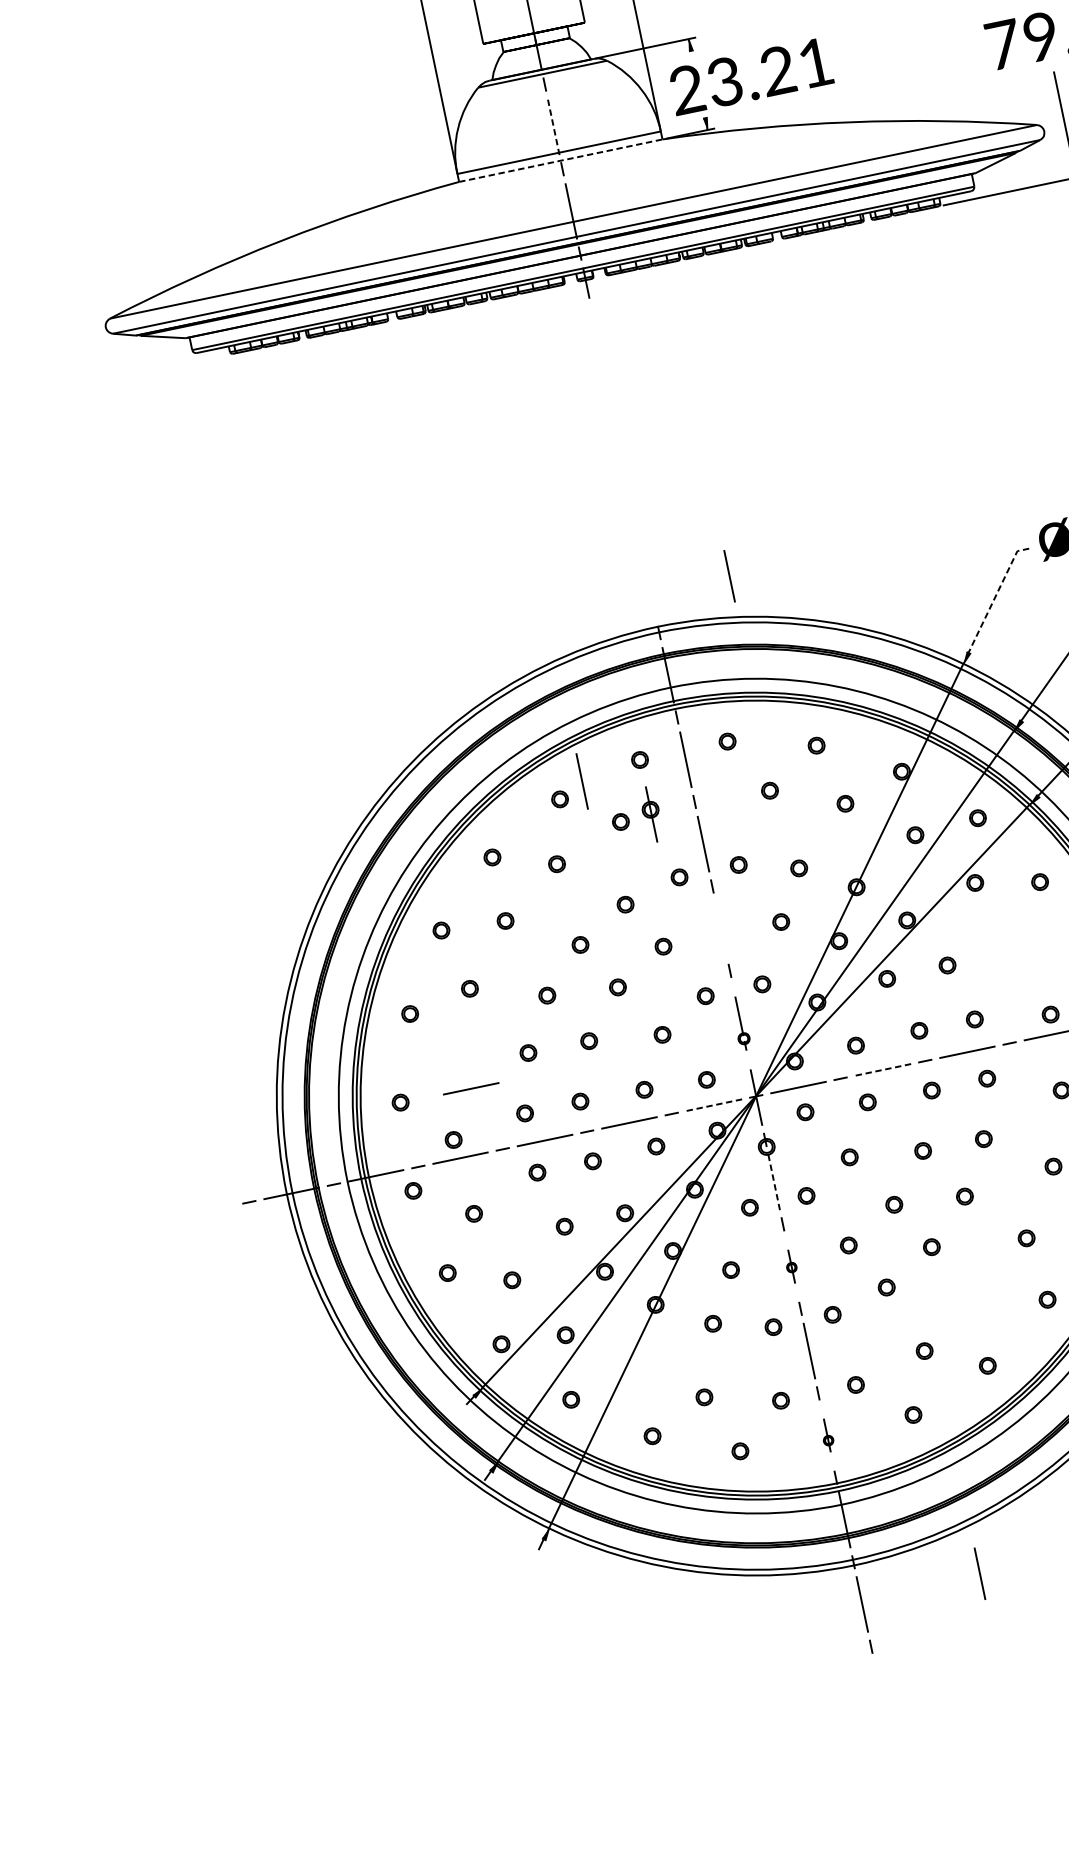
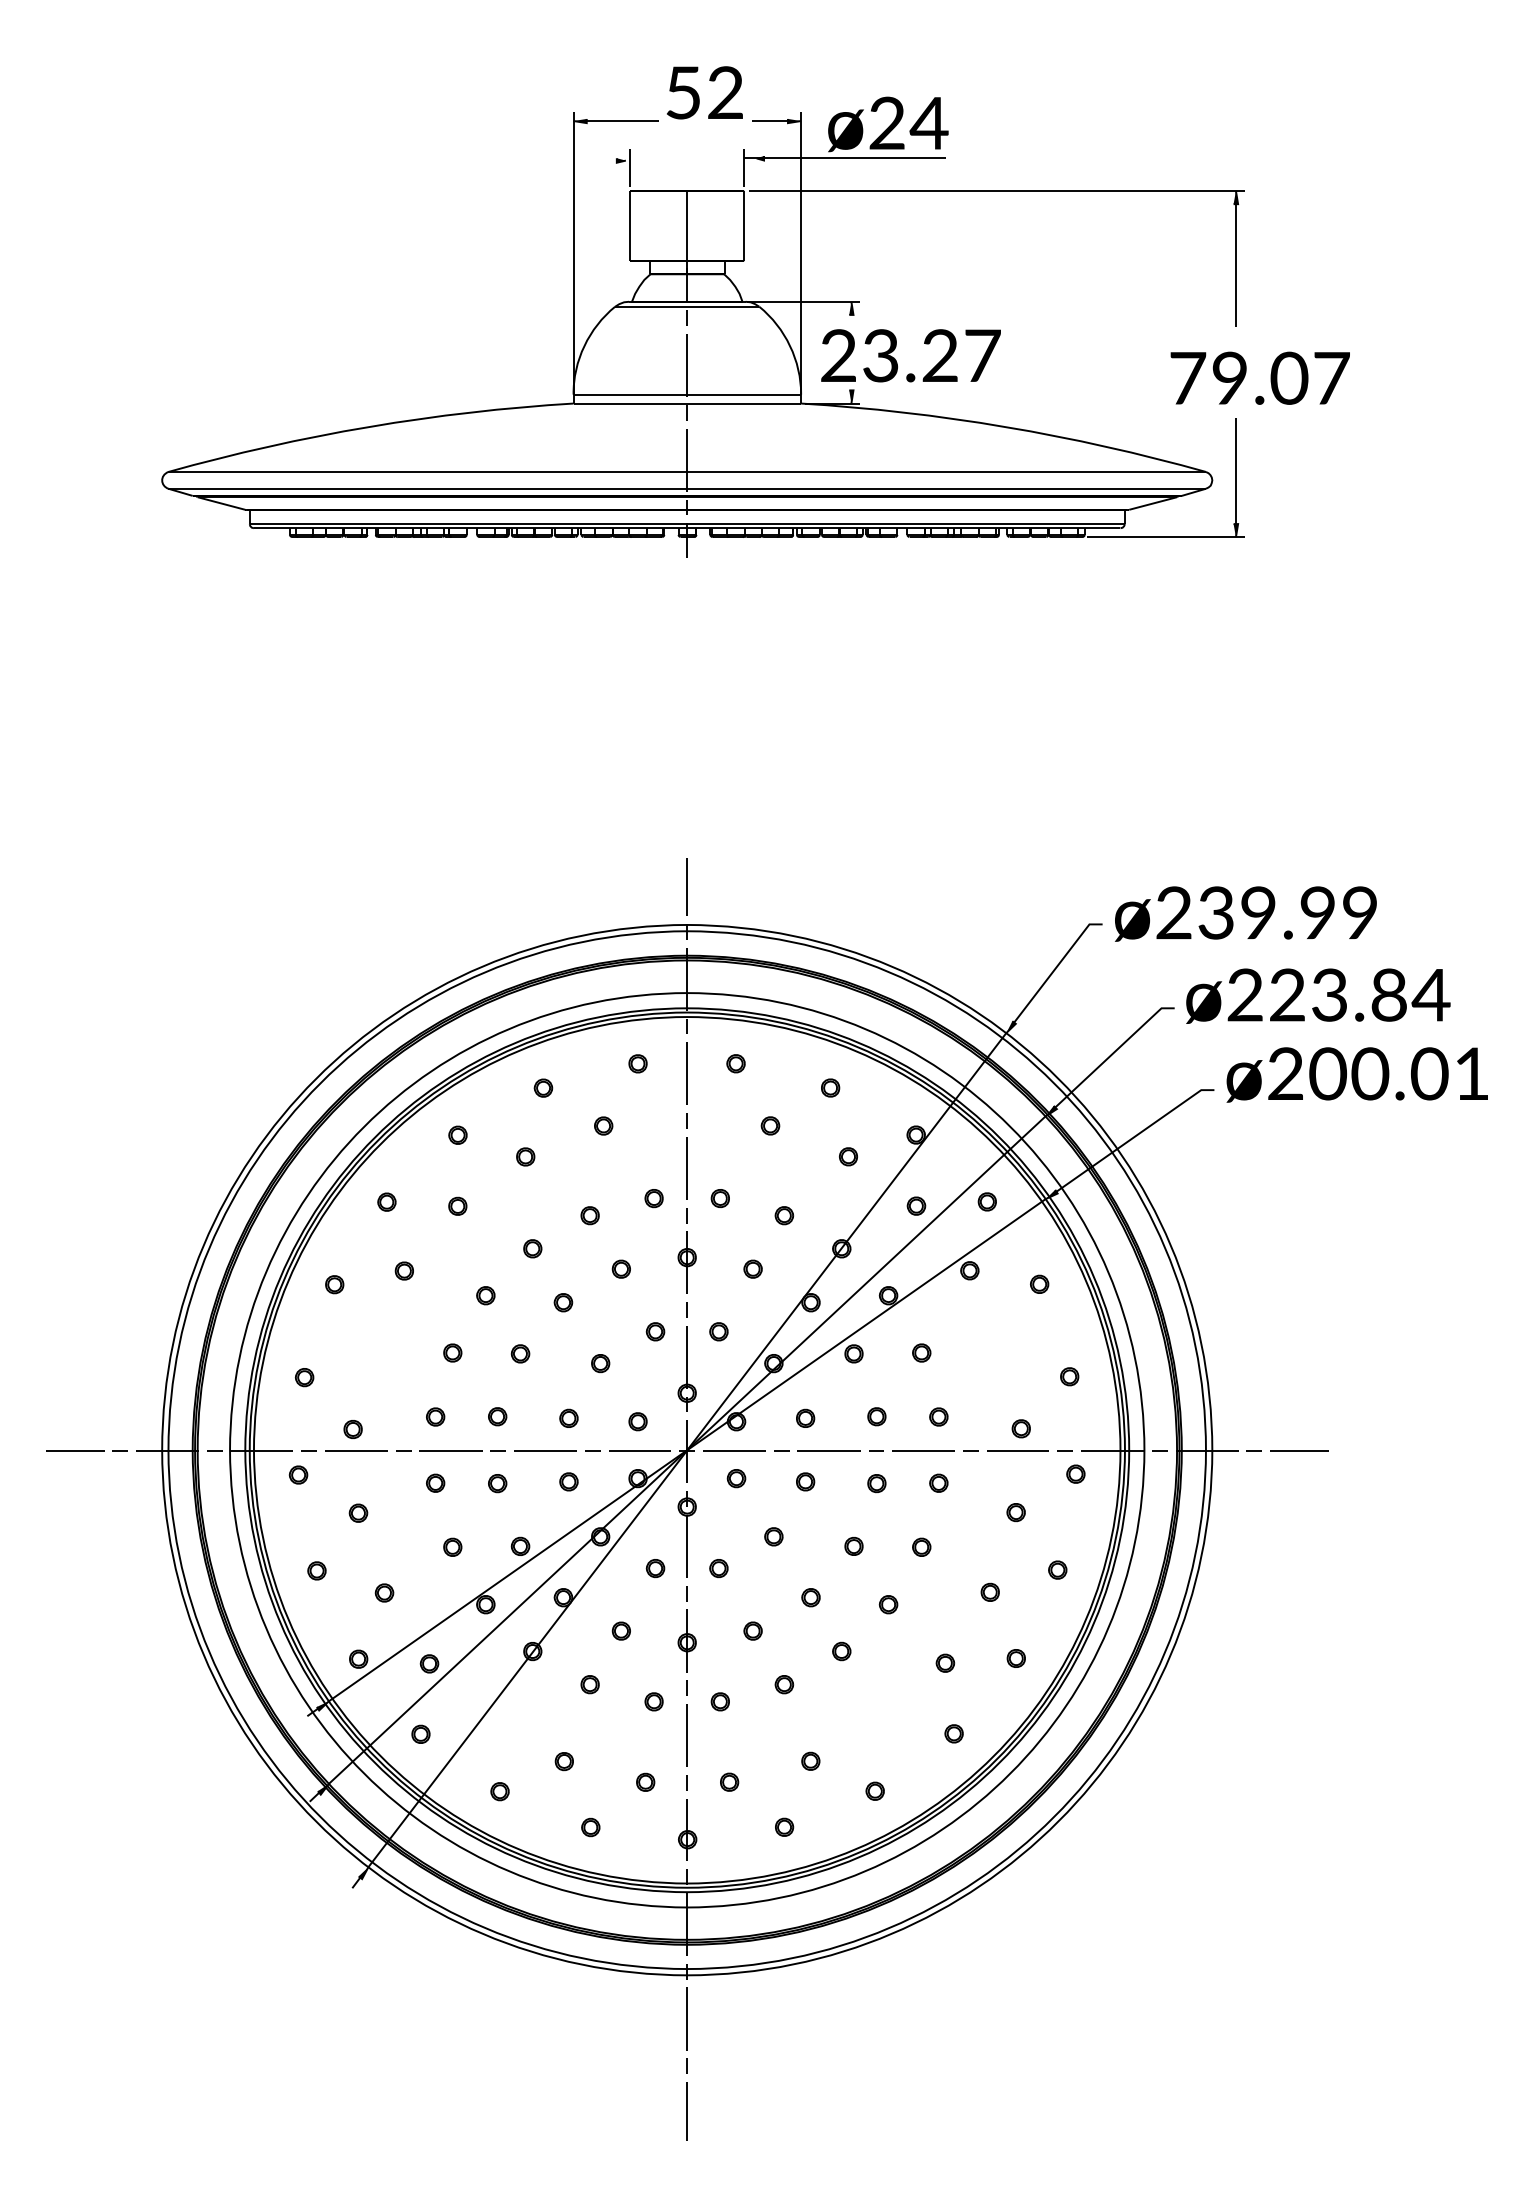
text: (815, 62) -> (982, 355), 23.21 -> 23.27
line: (553, 126) -> (687, 365), dashed -> solid
line: (560, 160) -> (687, 403), dashed -> solid
line: (728, 576) -> (686, 886), moved
line: (996, 595) -> (1056, 967), dashed -> solid
line: (581, 781) -> (570, 1073), removed
part: (650, 814) -> (686, 1262), moved
part: (740, 1023) -> (686, 1368), size x1.43
line: (883, 1069) -> (829, 1450), dashed -> solid
line: (471, 1088) -> (383, 1378), removed
line: (713, 1105) -> (639, 1450), dashed -> solid
line: (774, 1181) -> (687, 1545), dashed -> solid
line: (209, 1210) -> (75, 1450), added
part: (790, 1266) -> (686, 1640), size x1.67
part: (827, 1435) -> (687, 1829), size x1.67
line: (979, 1573) -> (686, 2111), moved

